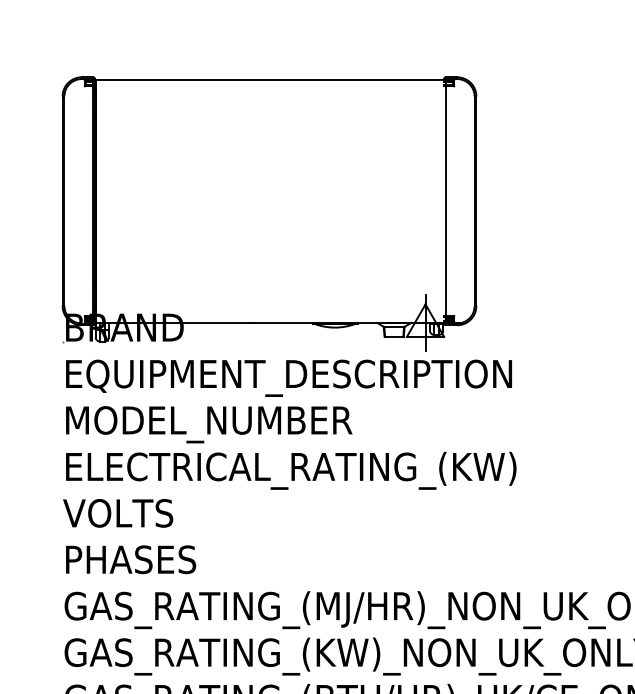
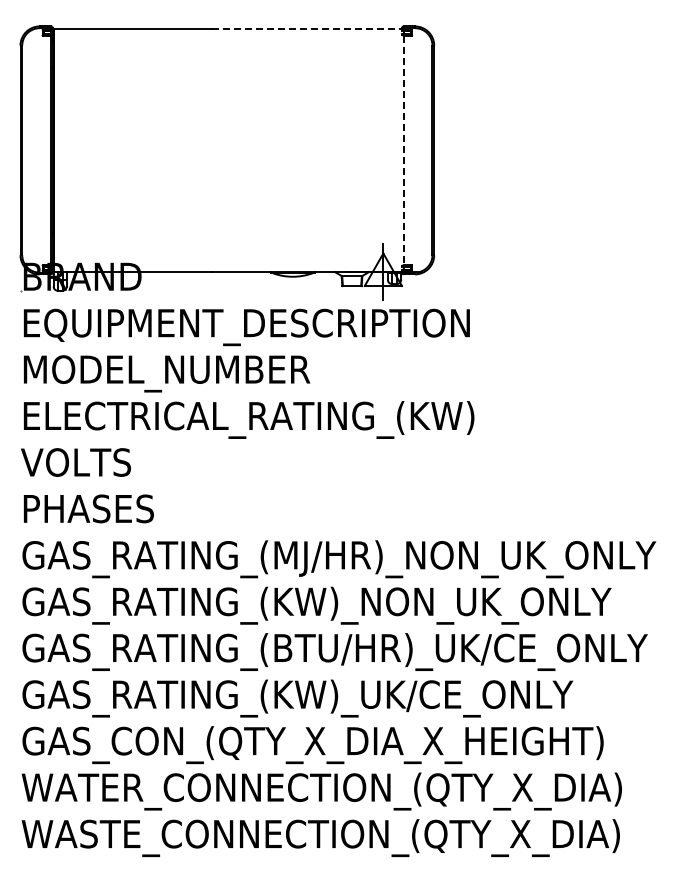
line: (349, 79) -> (307, 28), solid -> dashed
line: (445, 201) -> (403, 150), solid -> dashed

